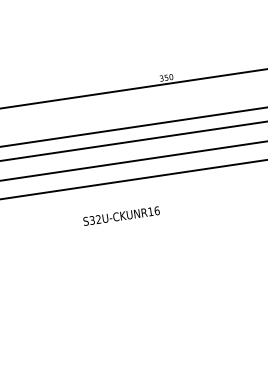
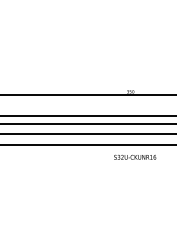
text: (121, 214) -> (135, 156), moved

